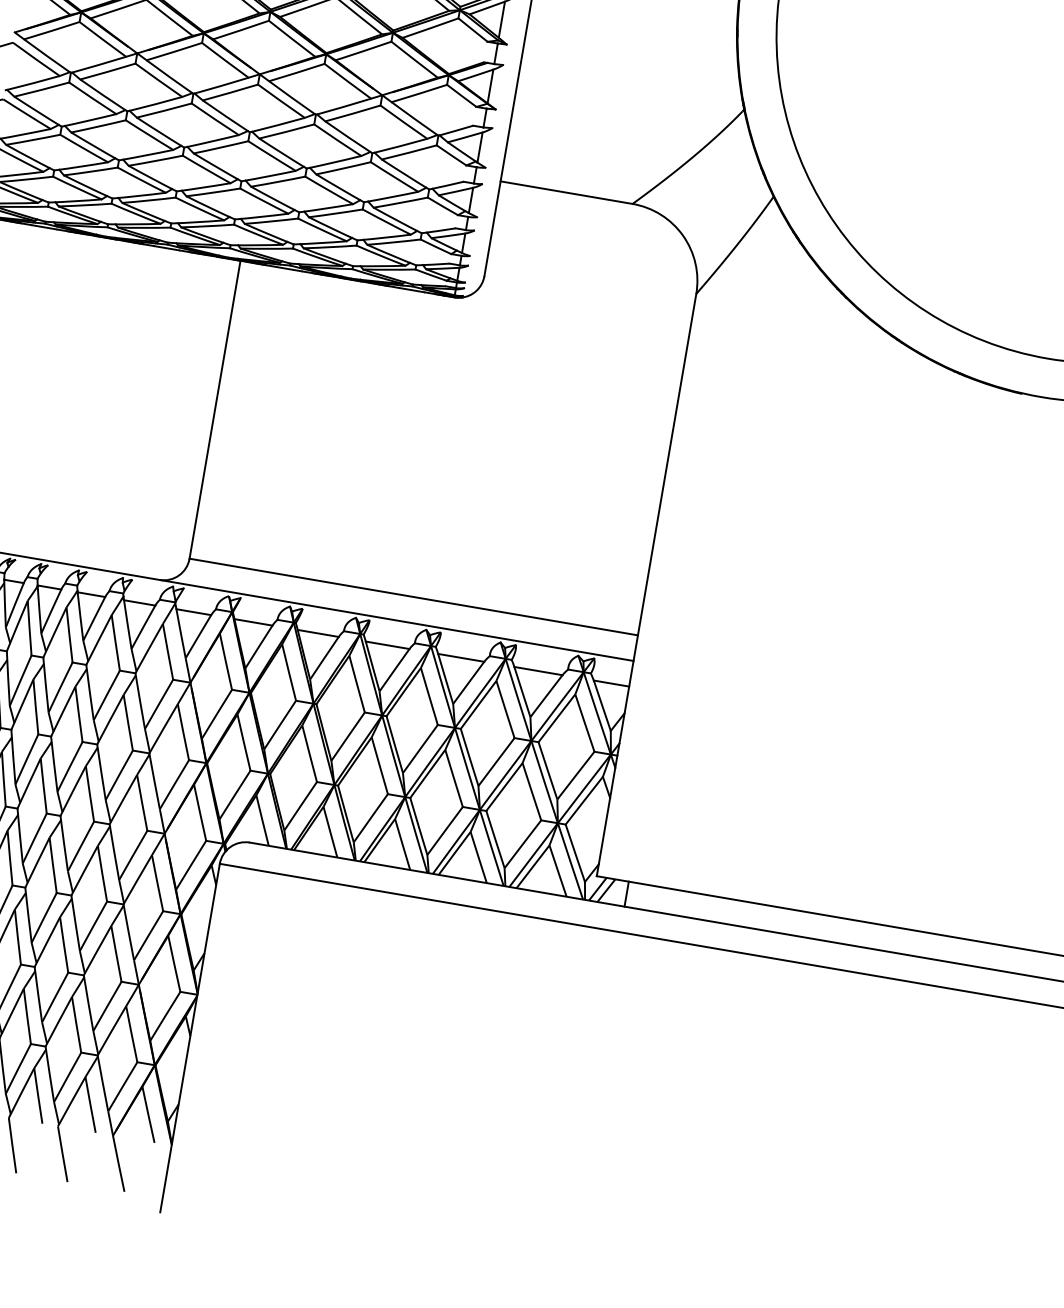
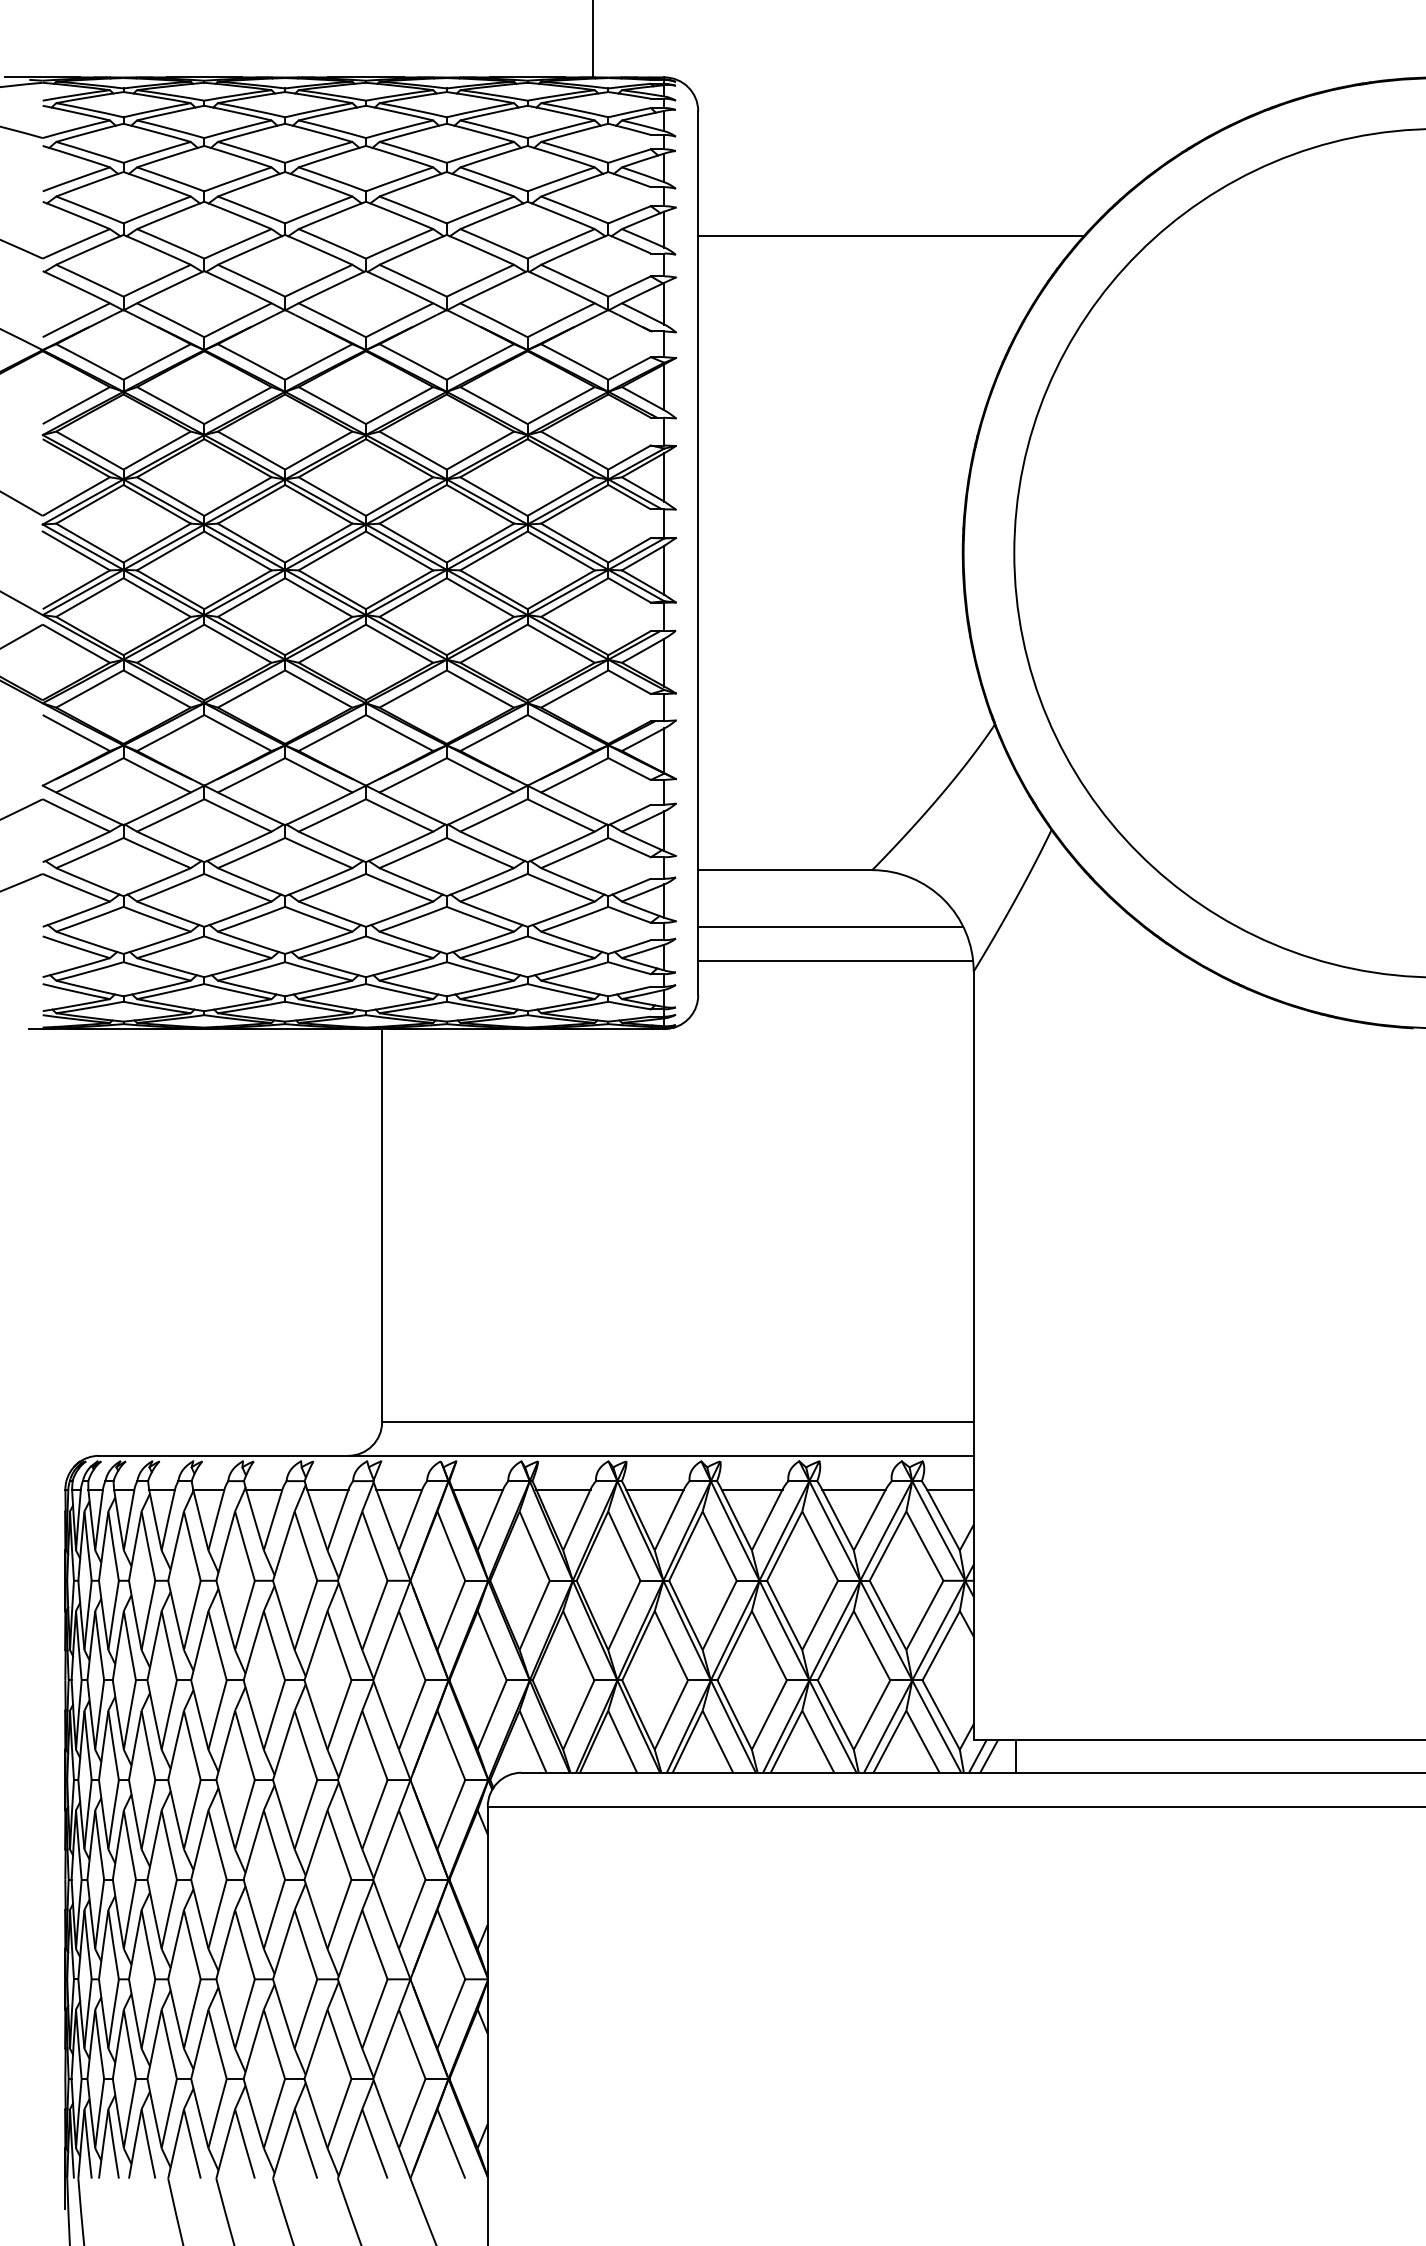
line: (593, 241) -> (830, 926), added
line: (592, 267) -> (835, 960), added

